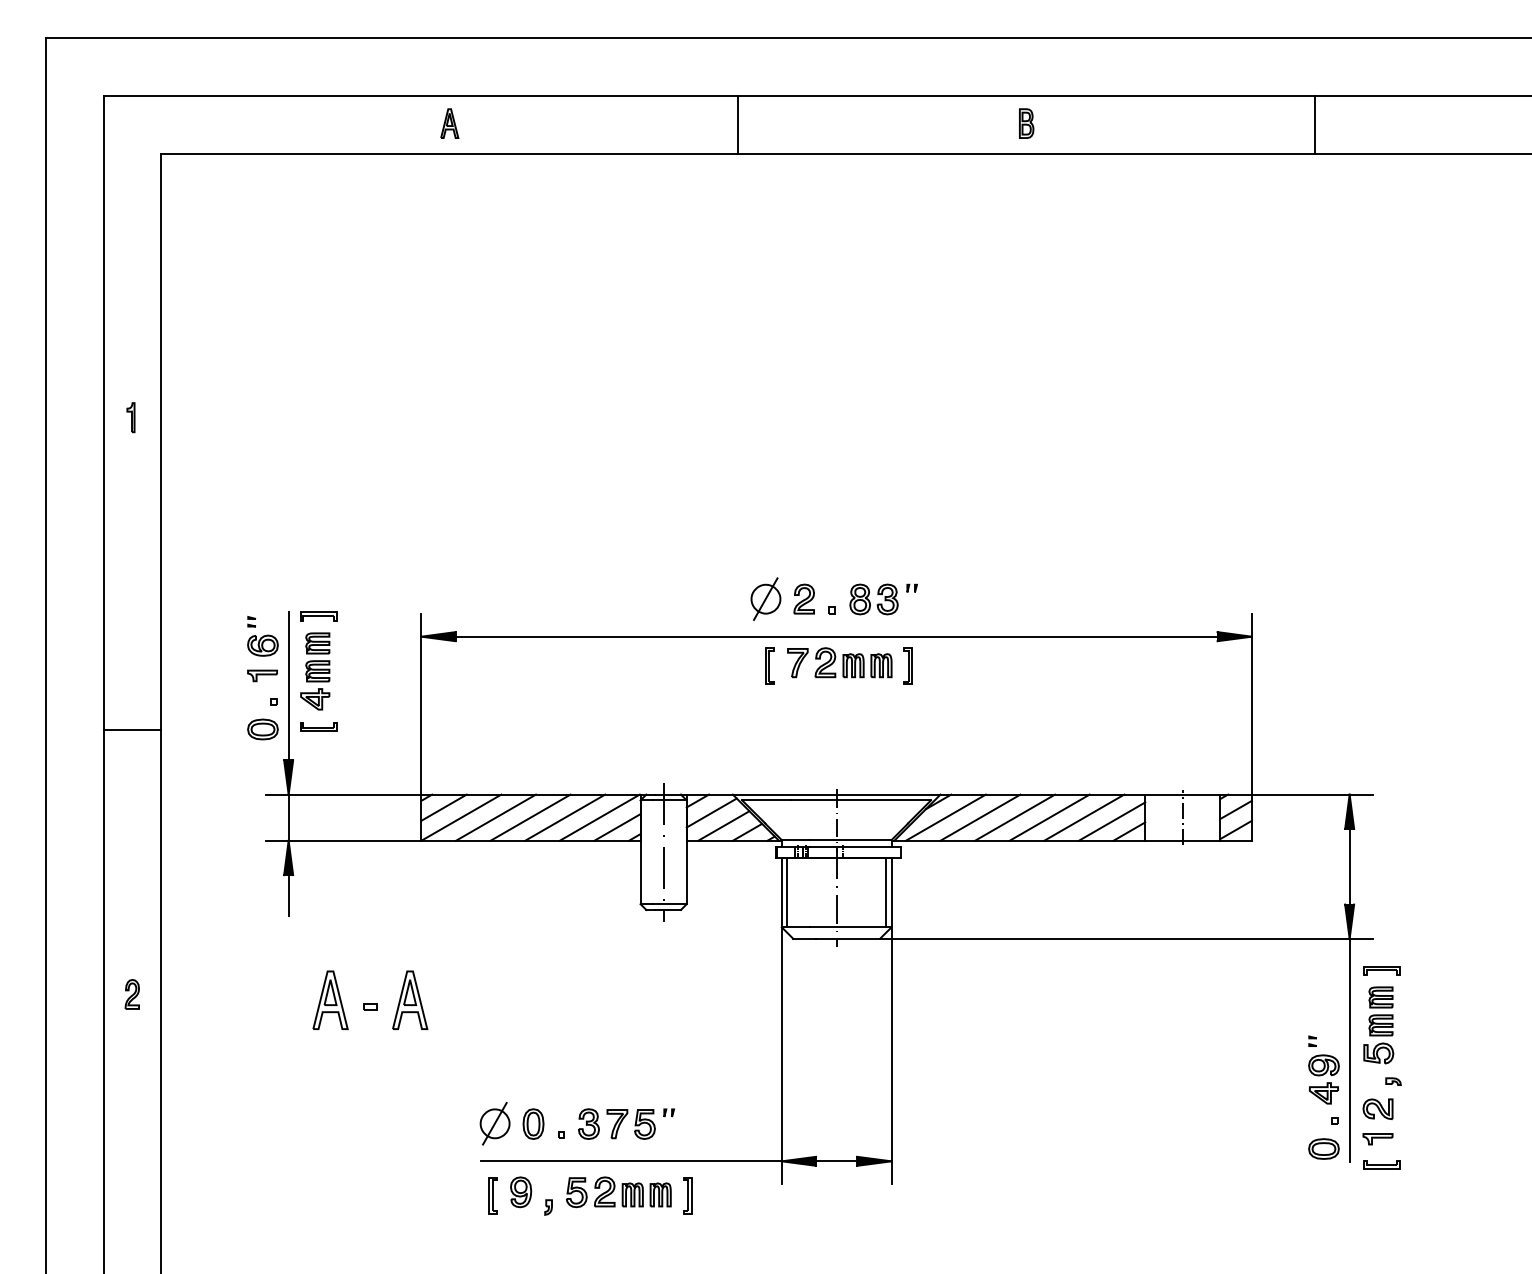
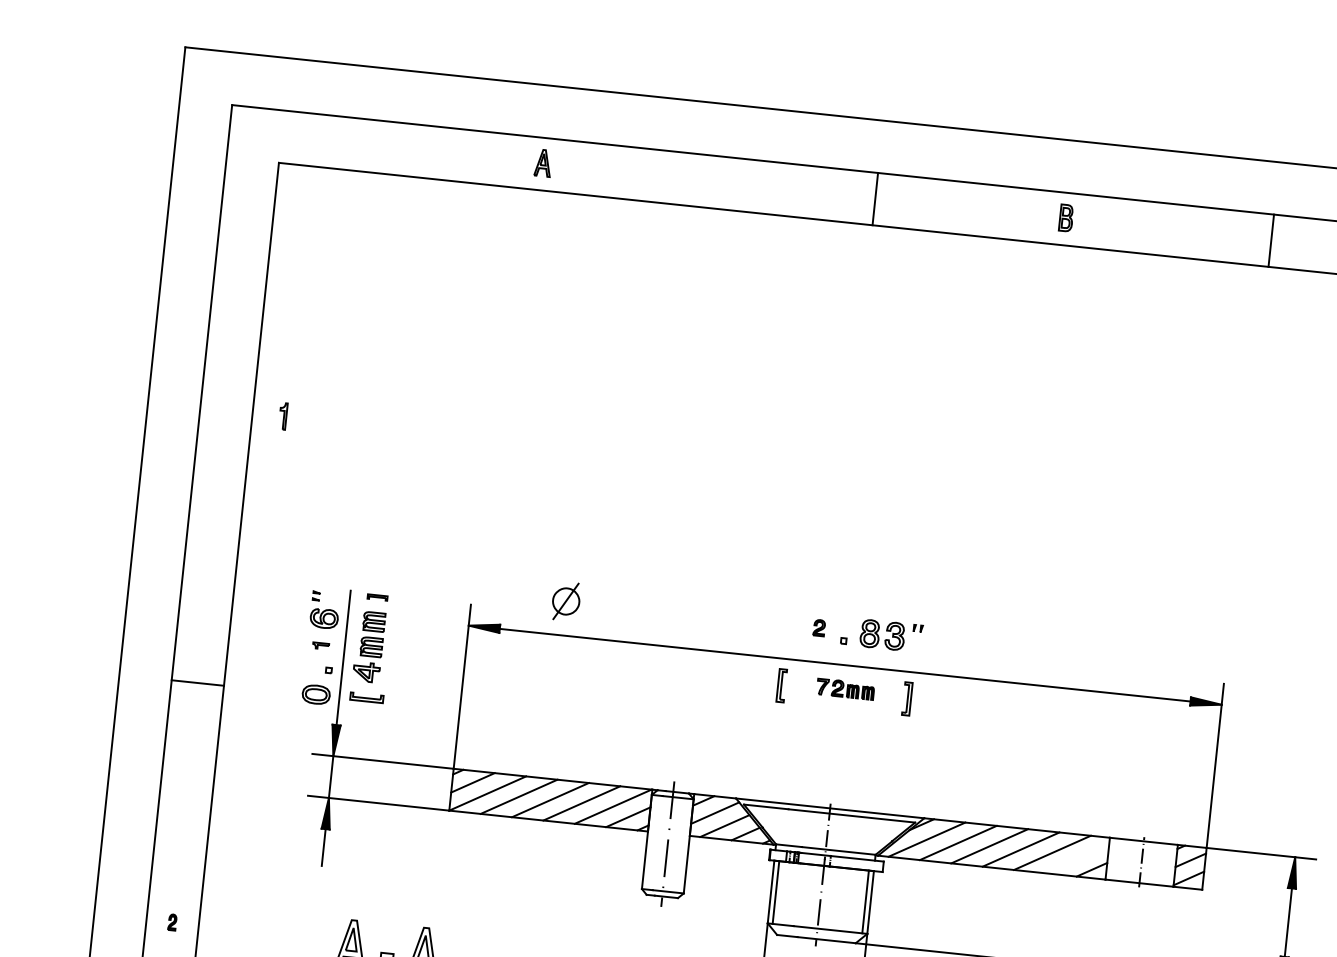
line: (738, 124) -> (875, 198), moved
line: (1314, 124) -> (1271, 240), moved
part: (130, 417) -> (282, 416), moved
part: (765, 598) -> (565, 600), moved
part: (803, 598) -> (818, 627), size x0.6
part: (318, 616) -> (377, 597), size x0.6
part: (839, 662) -> (845, 688), size x0.6
part: (262, 675) -> (320, 645), size x0.6
line: (1111, 821) -> (1076, 858), removed
part: (131, 994) -> (171, 922), size x0.6

